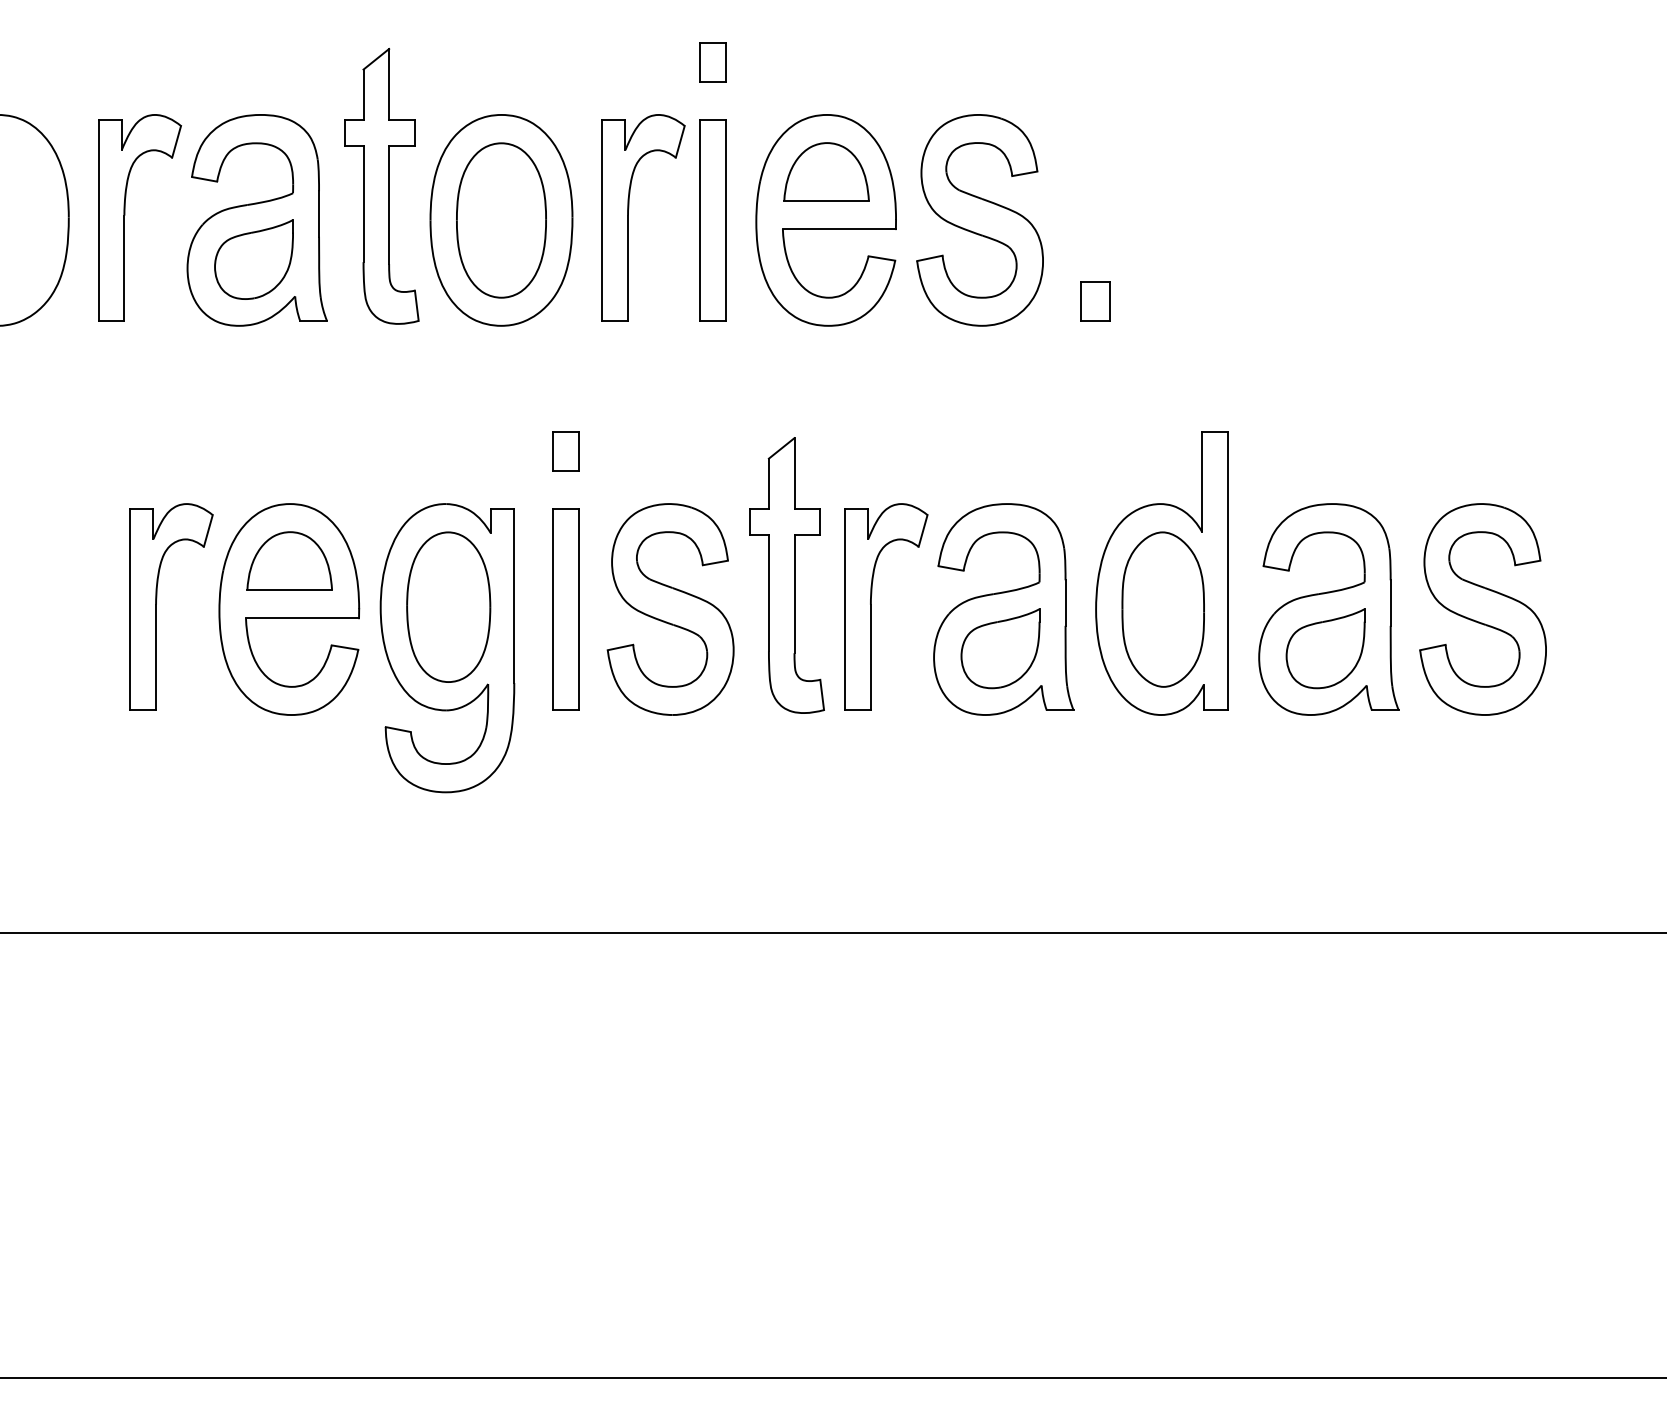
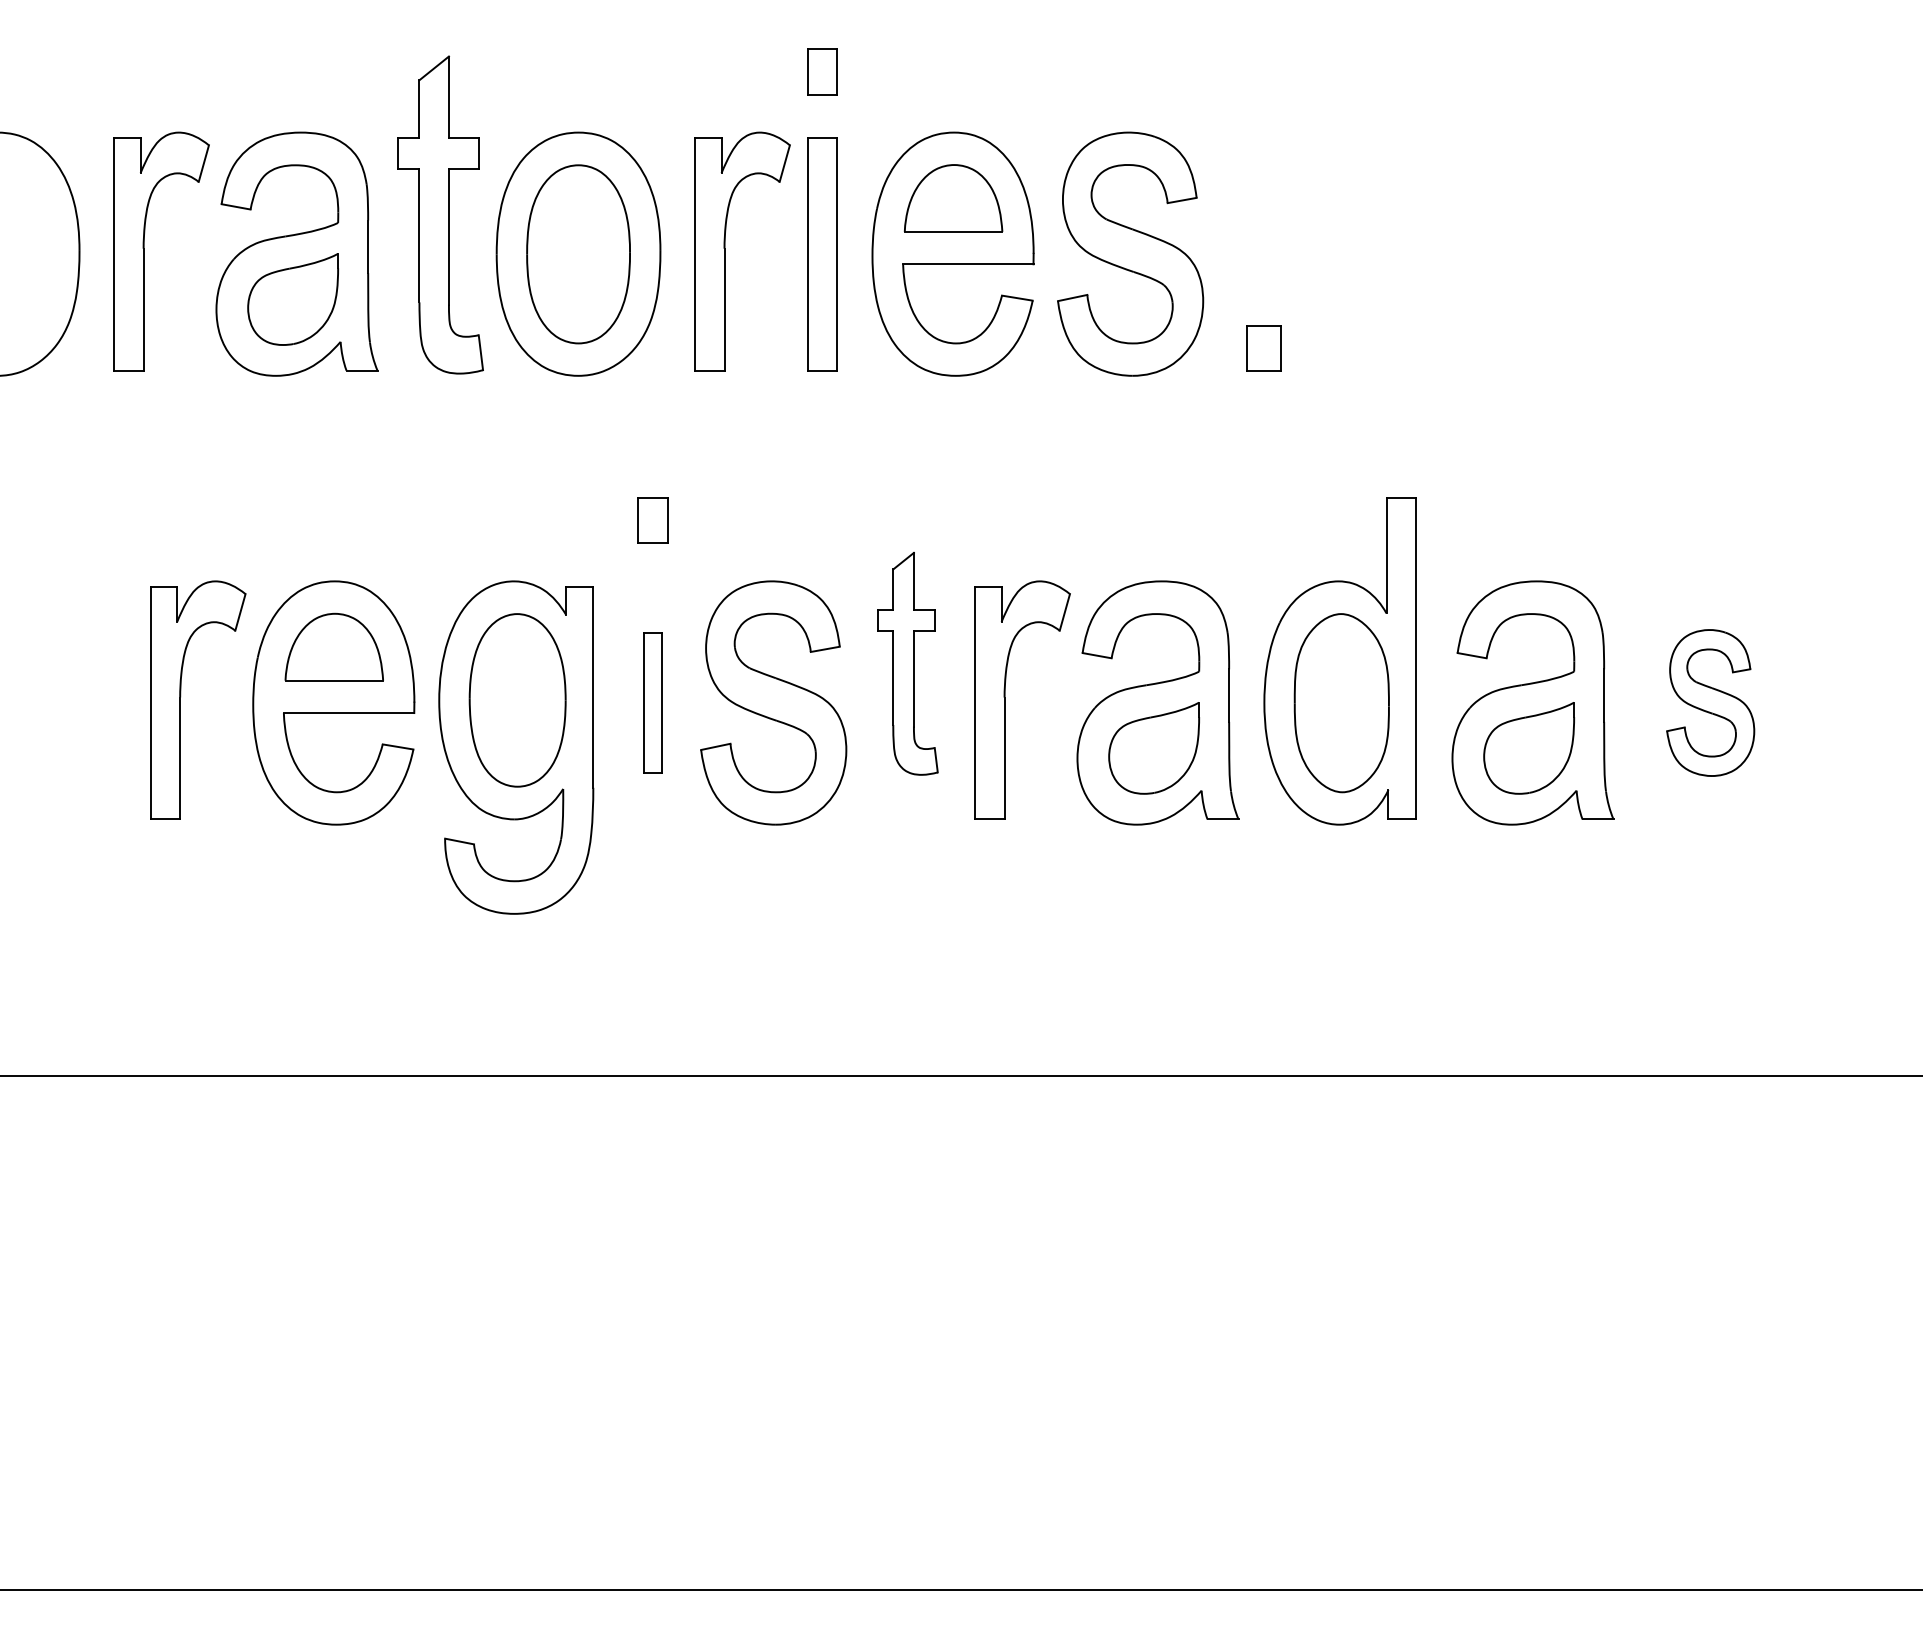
part: (786, 575) -> (907, 663), size x0.7
part: (565, 609) -> (652, 703), size x0.6
part: (1482, 609) -> (1710, 703), size x0.6

